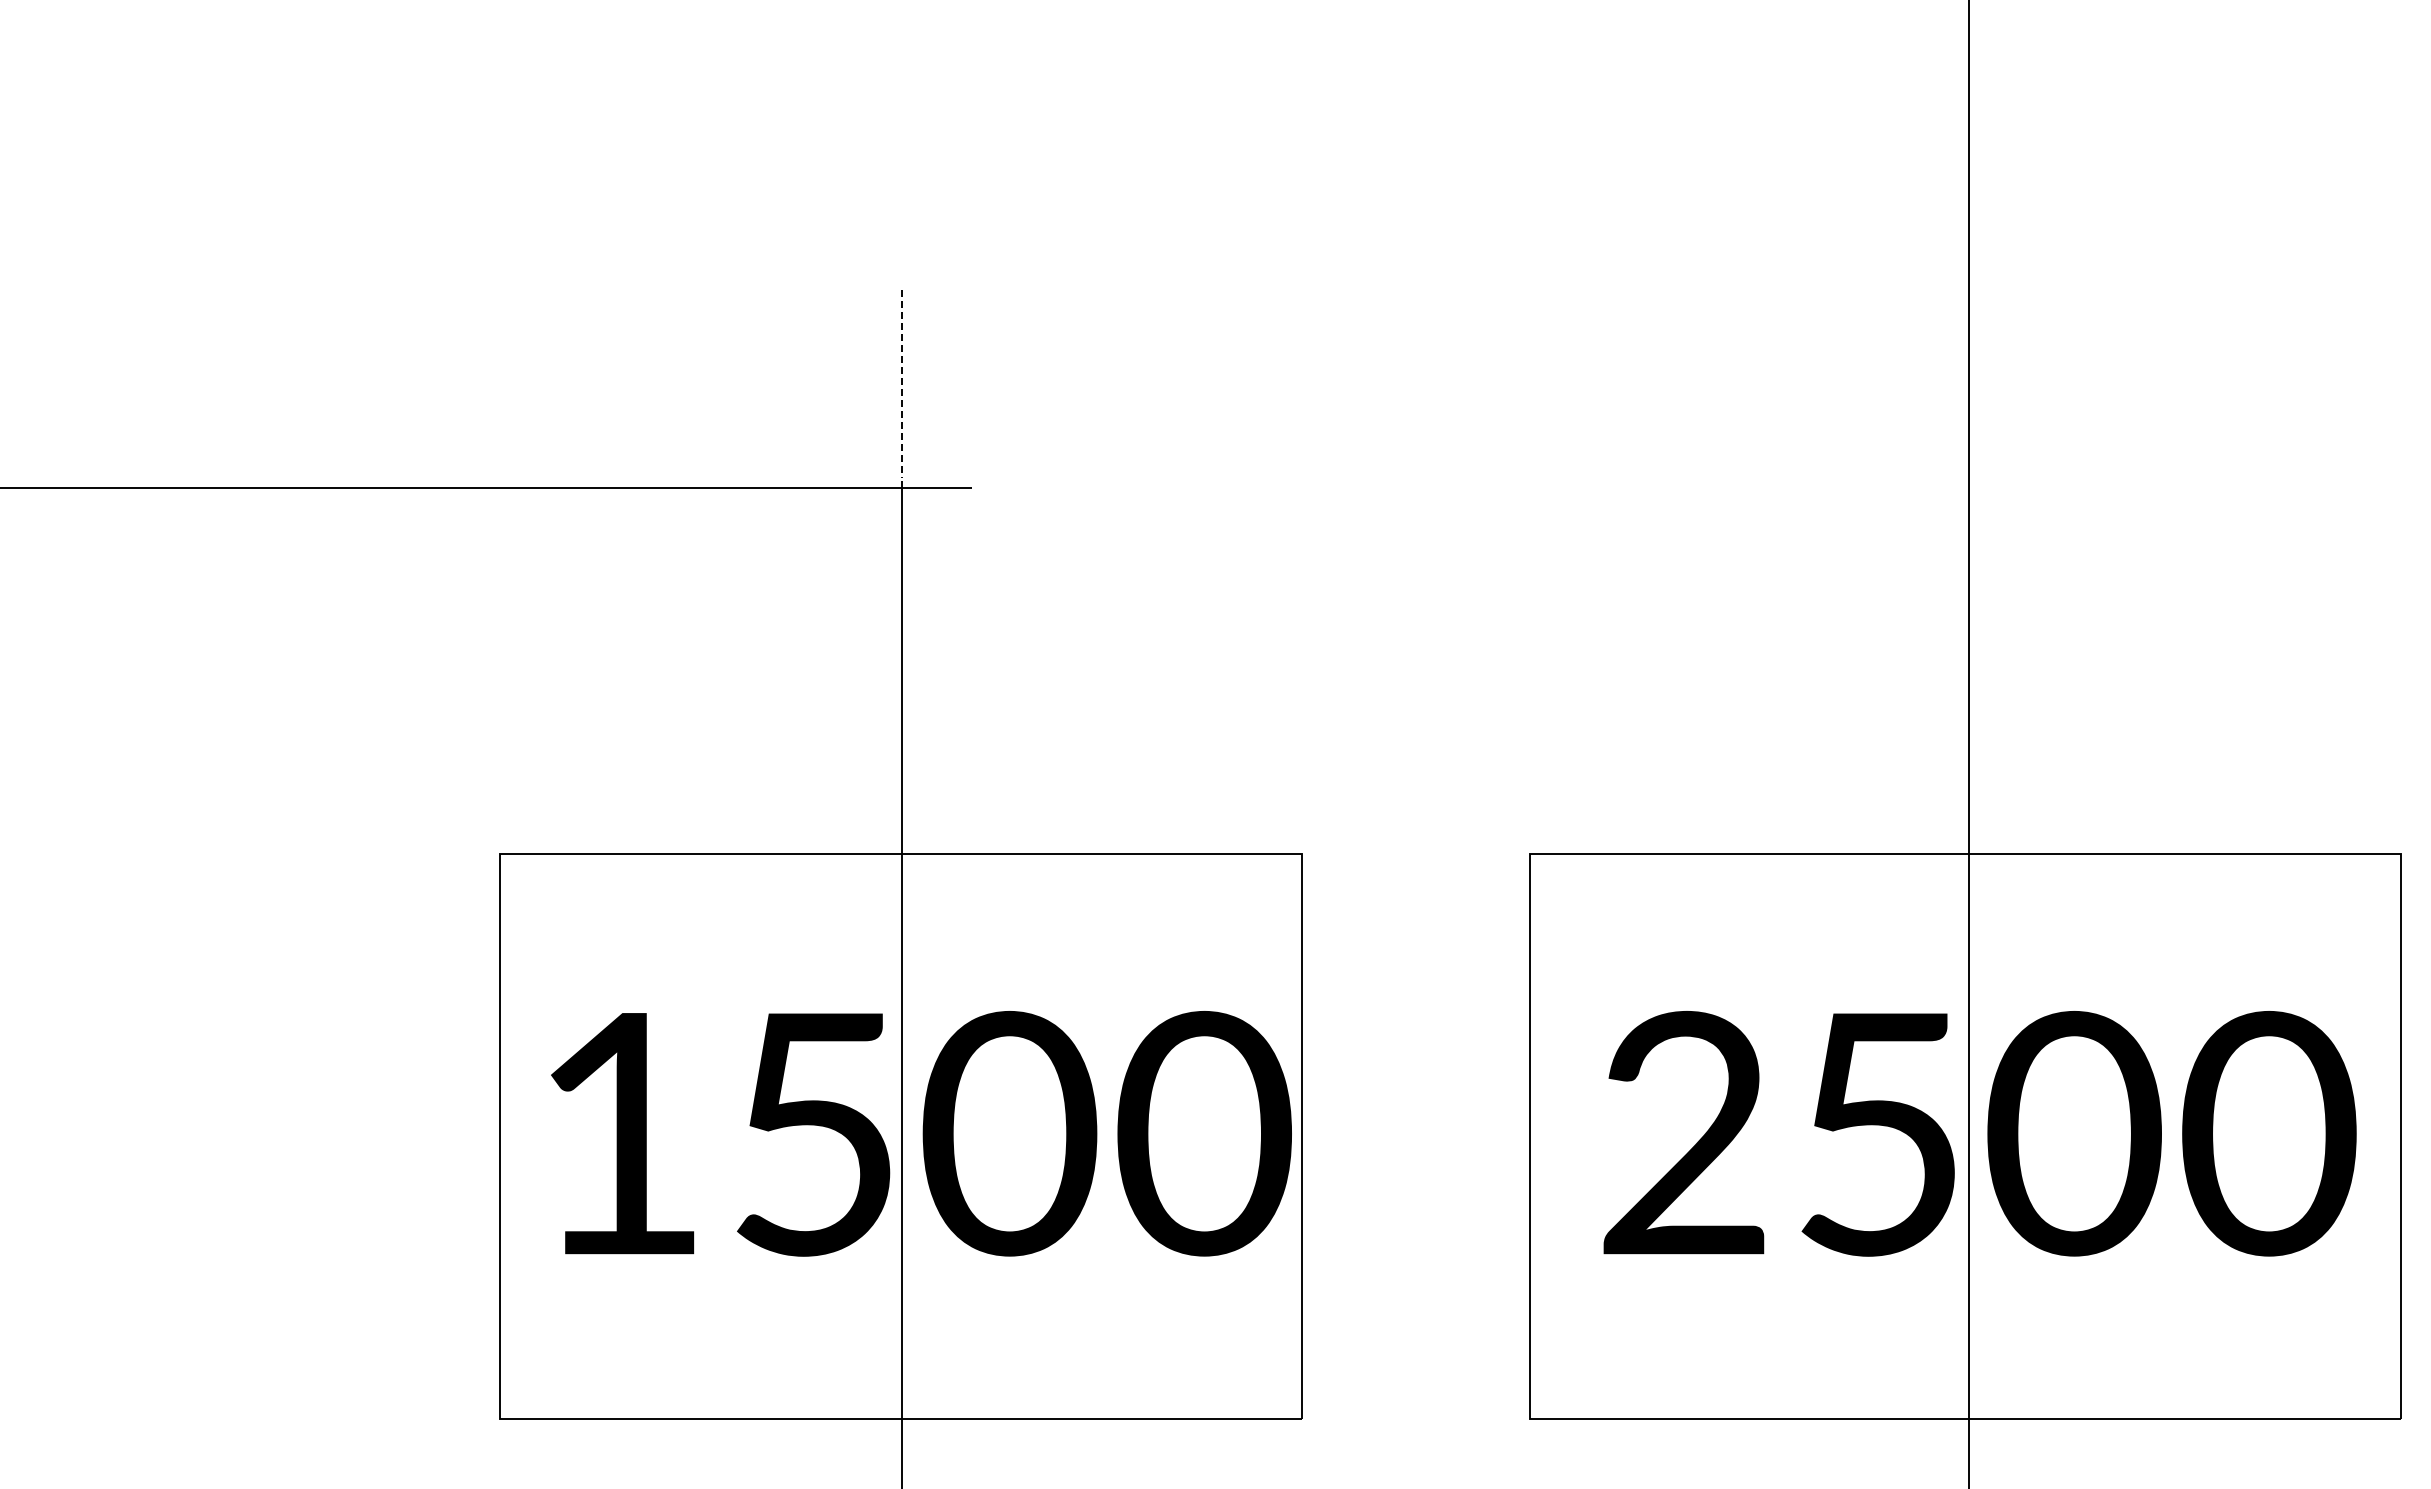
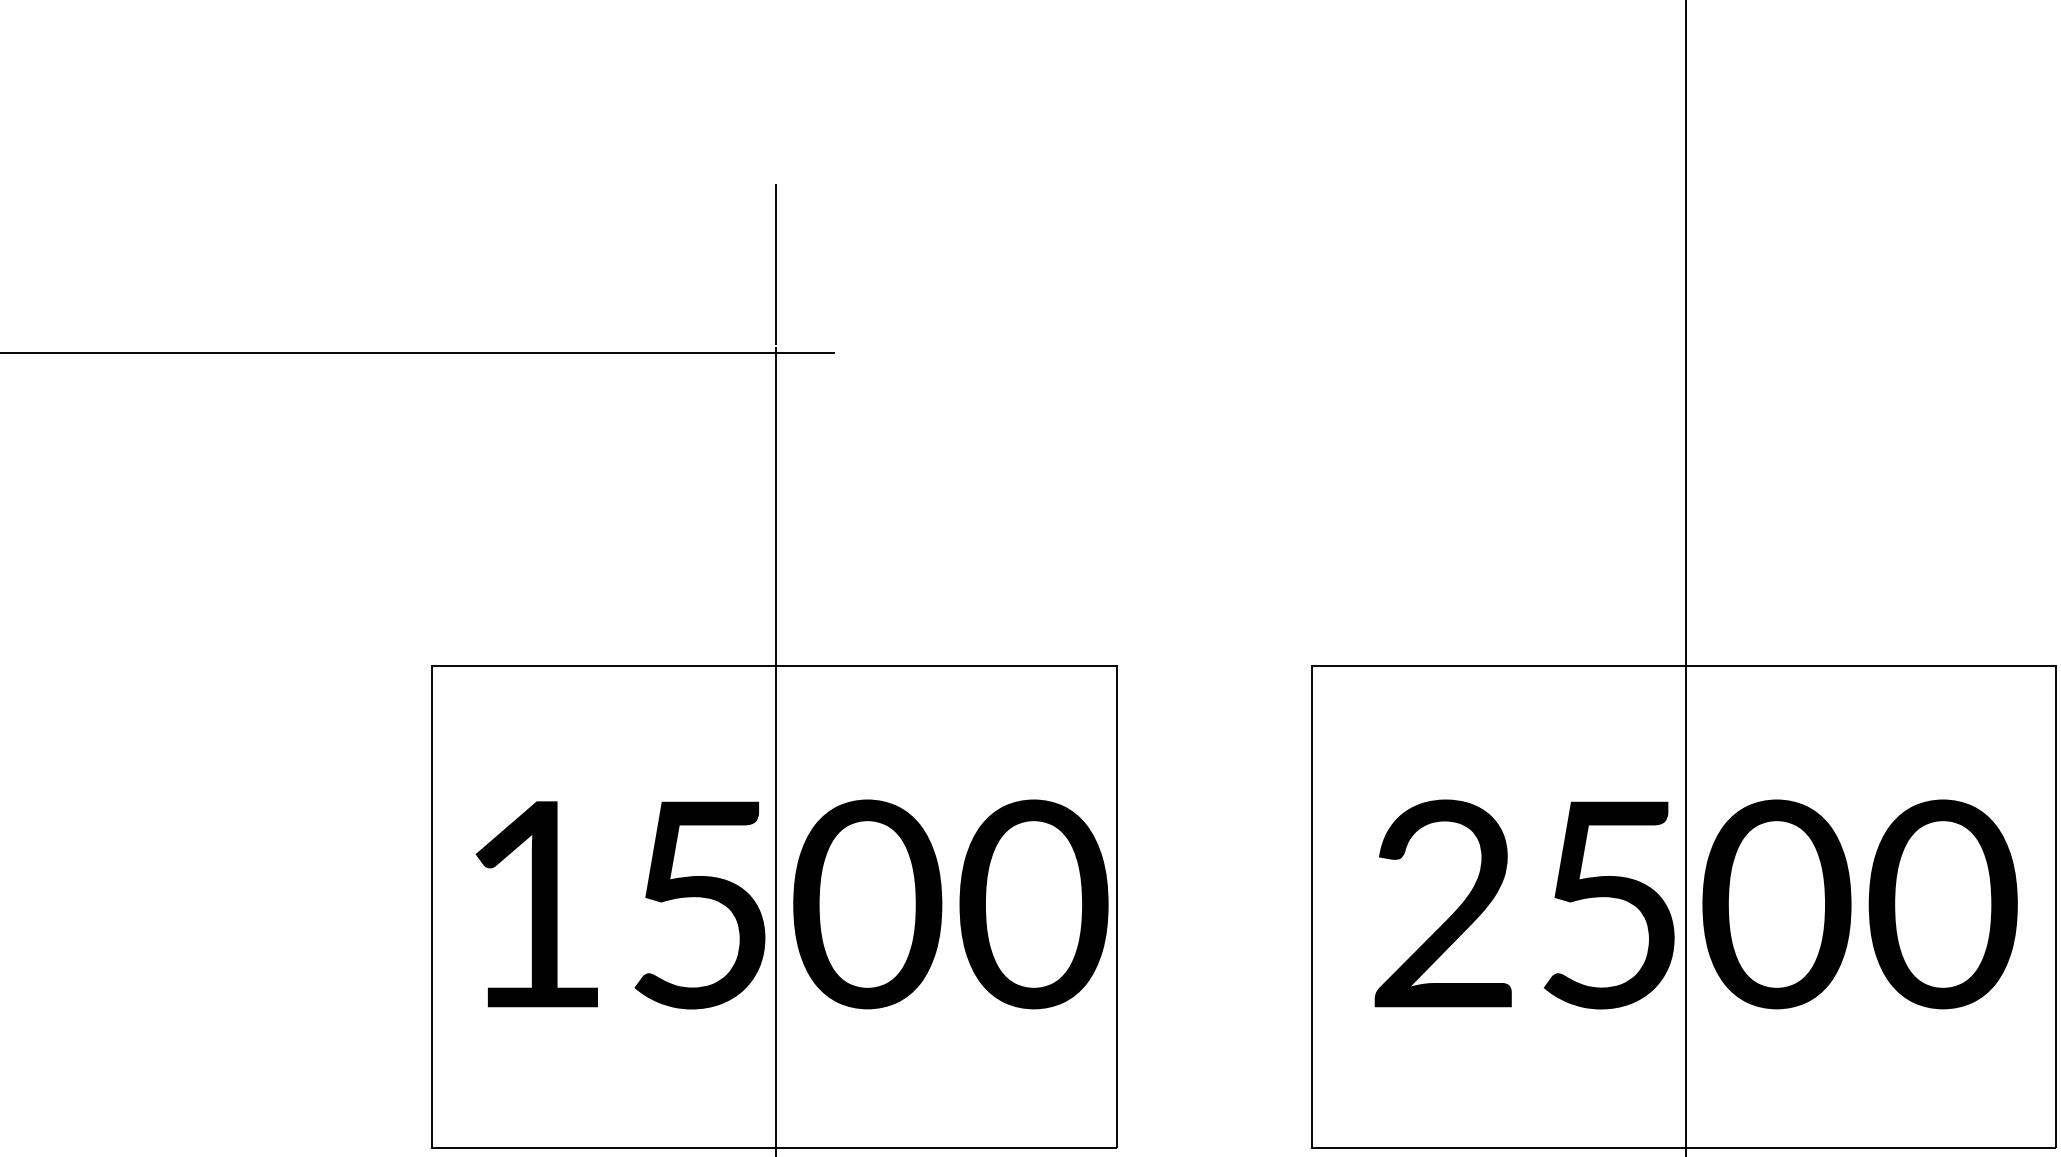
line: (902, 384) -> (775, 264), dashed -> solid

